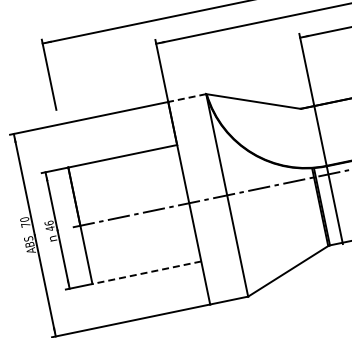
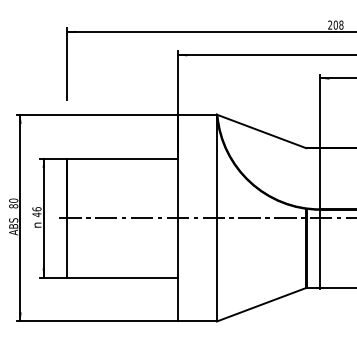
line: (187, 97) -> (197, 114), dashed -> solid
text: (25, 225) -> (13, 206), 70 -> 80
line: (146, 272) -> (122, 277), dashed -> solid

